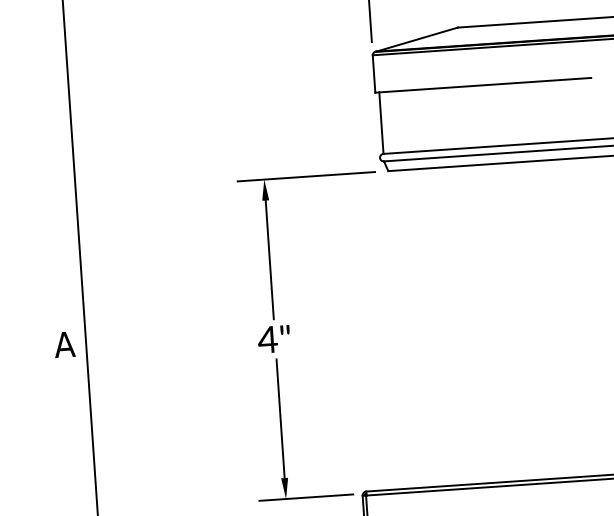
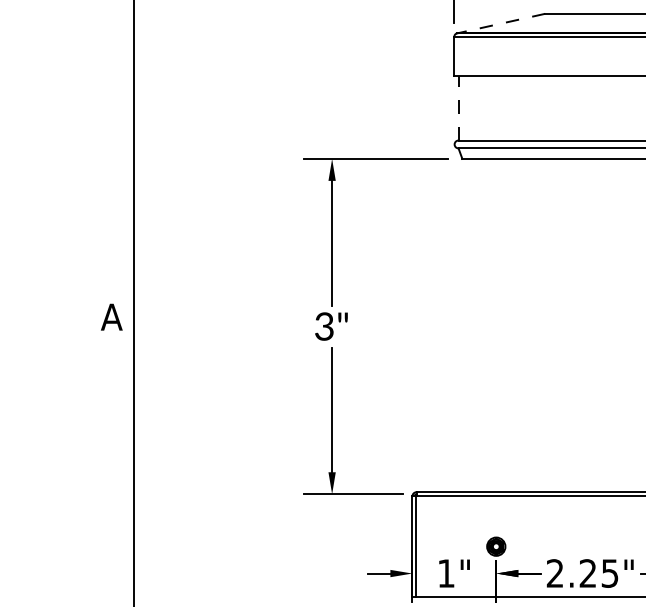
line: (416, 39) -> (501, 23), solid -> dashed
line: (381, 122) -> (458, 107), solid -> dashed
text: (266, 339) -> (323, 326), 4" -> 3"

